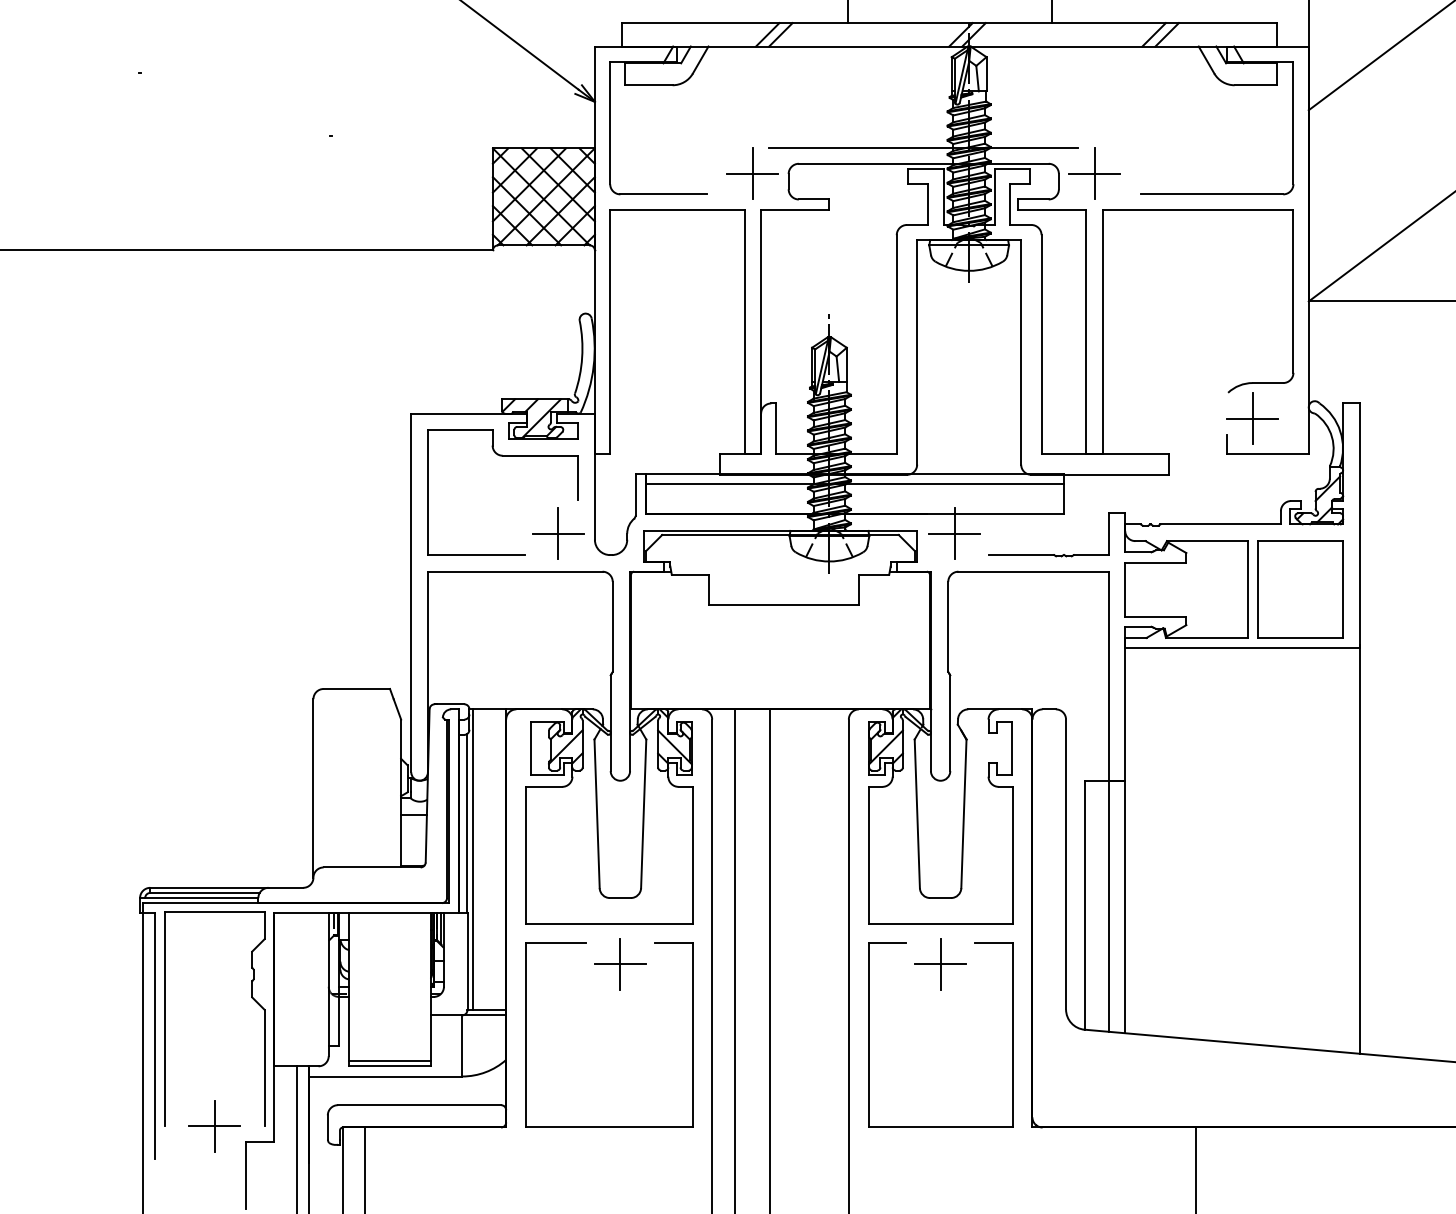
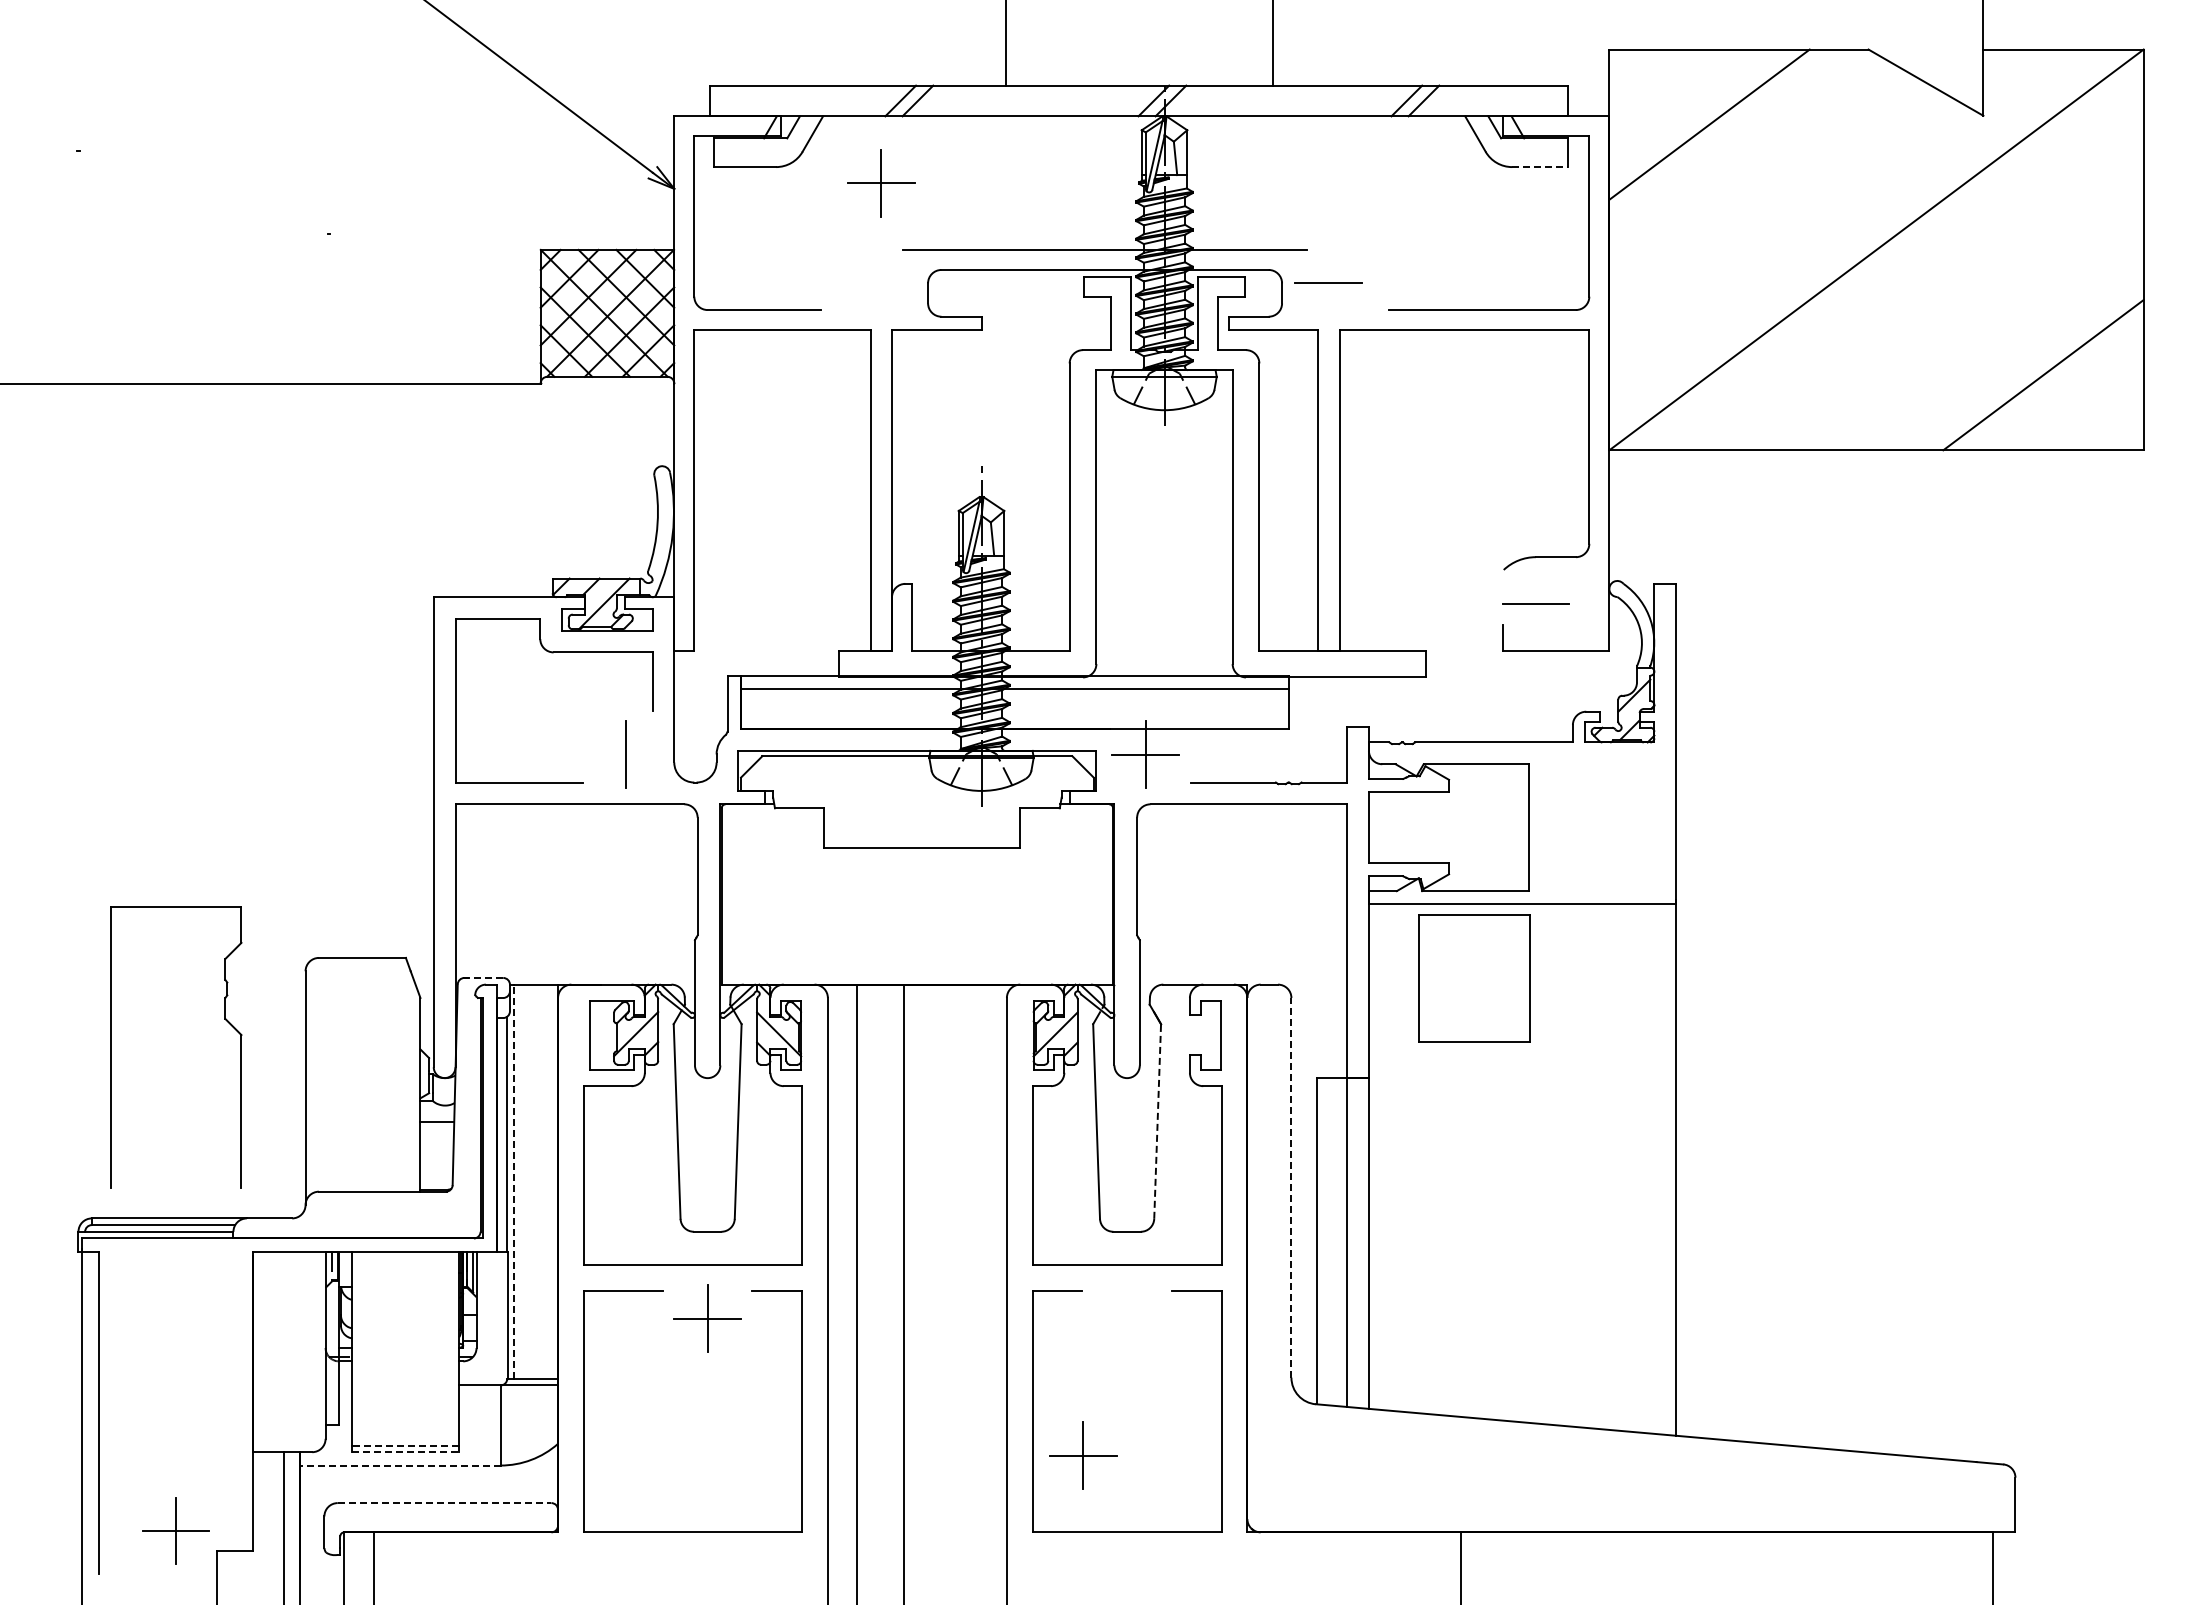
line: (1256, 85) -> (1540, 167), solid -> dashed
line: (1094, 173) -> (1328, 282), removed
part: (753, 174) -> (881, 183), moved
line: (1252, 418) -> (1535, 603), removed
line: (557, 533) -> (625, 754), removed
part: (1300, 589) -> (1474, 978), moved
line: (450, 703) -> (485, 977), solid -> dashed
line: (963, 813) -> (1157, 1121), solid -> dashed
line: (472, 859) -> (513, 1181), solid -> dashed
line: (1066, 864) -> (1291, 1187), solid -> dashed
part: (940, 964) -> (1083, 1455), moved
part: (251, 997) -> (224, 1019), moved
line: (389, 1061) -> (405, 1445), solid -> dashed
line: (390, 1066) -> (406, 1452), solid -> dashed
line: (385, 1076) -> (399, 1465), solid -> dashed
line: (419, 1105) -> (444, 1503), solid -> dashed

